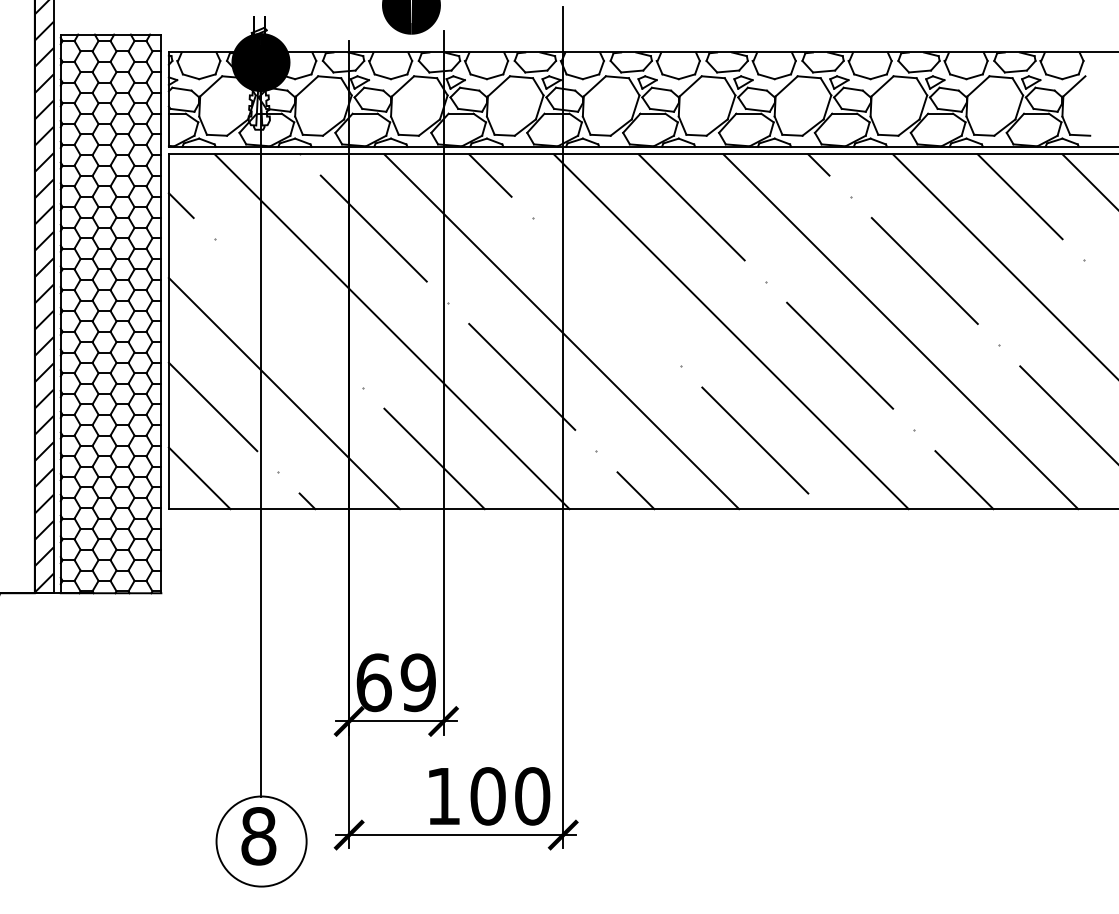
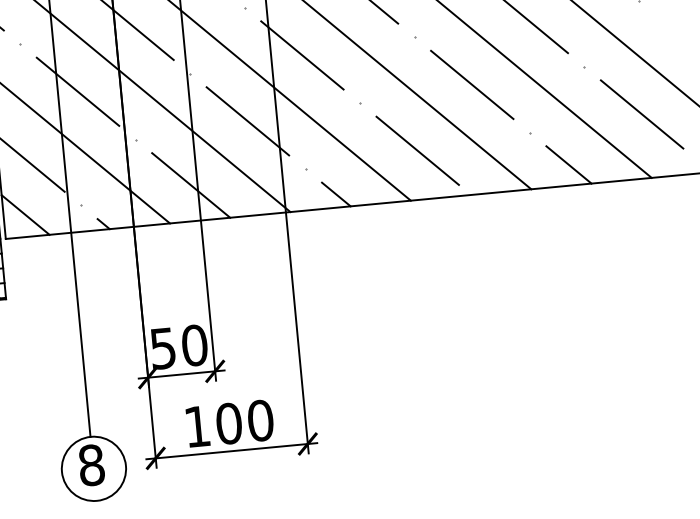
line: (606, 292) -> (302, 55), added
line: (289, 313) -> (78, 91), added
text: (396, 682) -> (179, 346), 69 -> 50
text: (489, 796) -> (230, 423), moved

